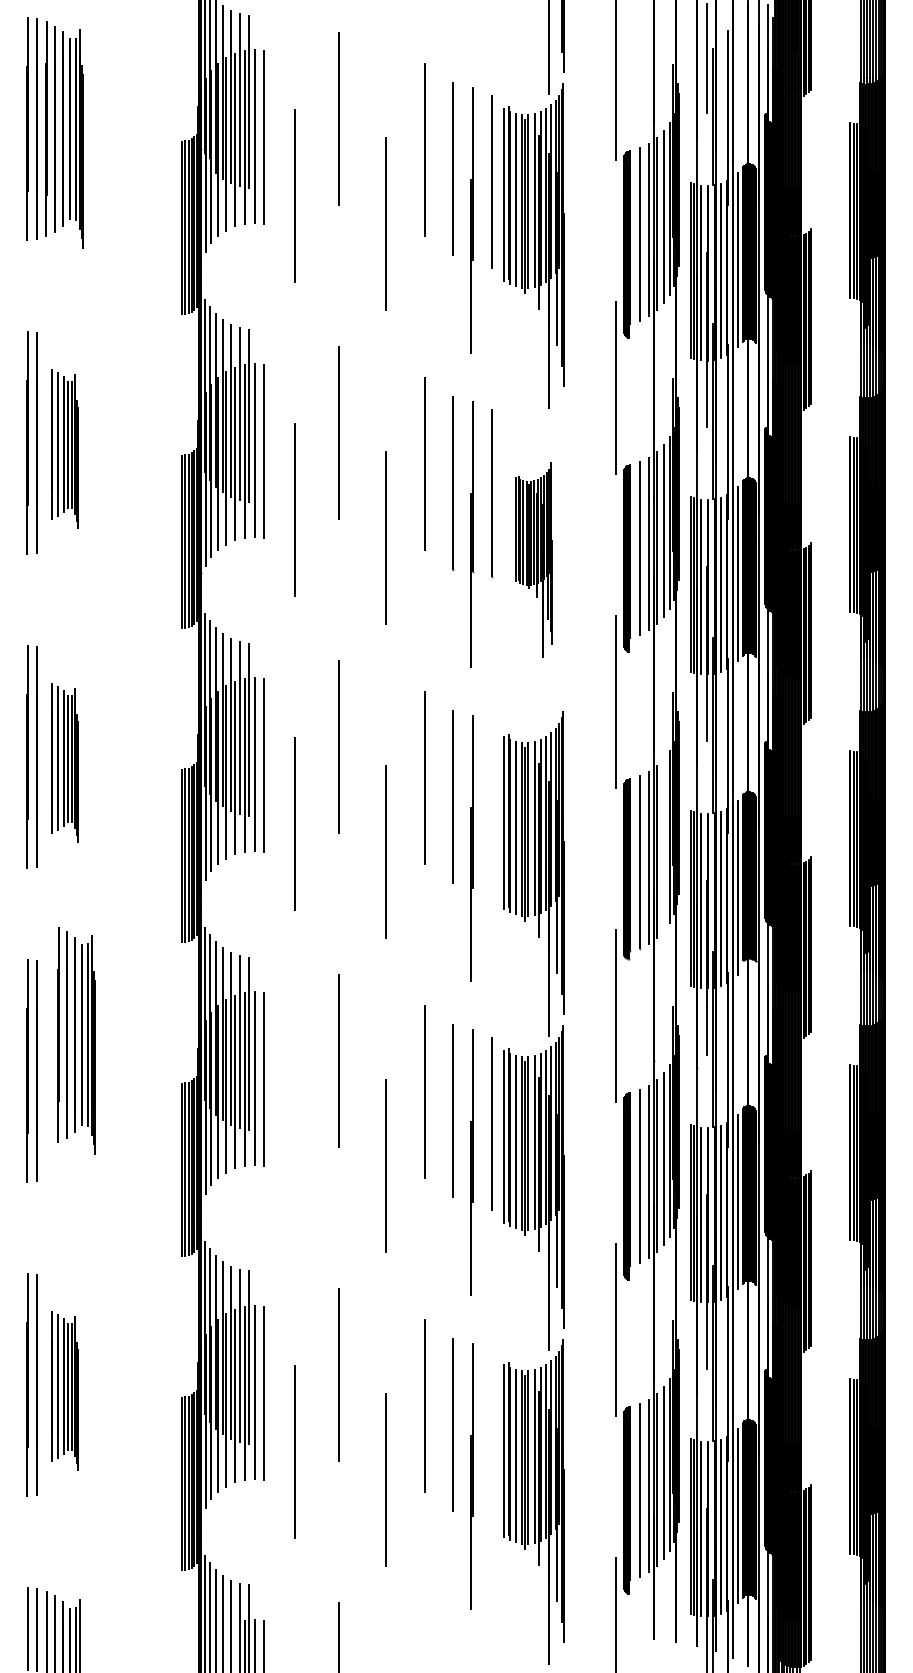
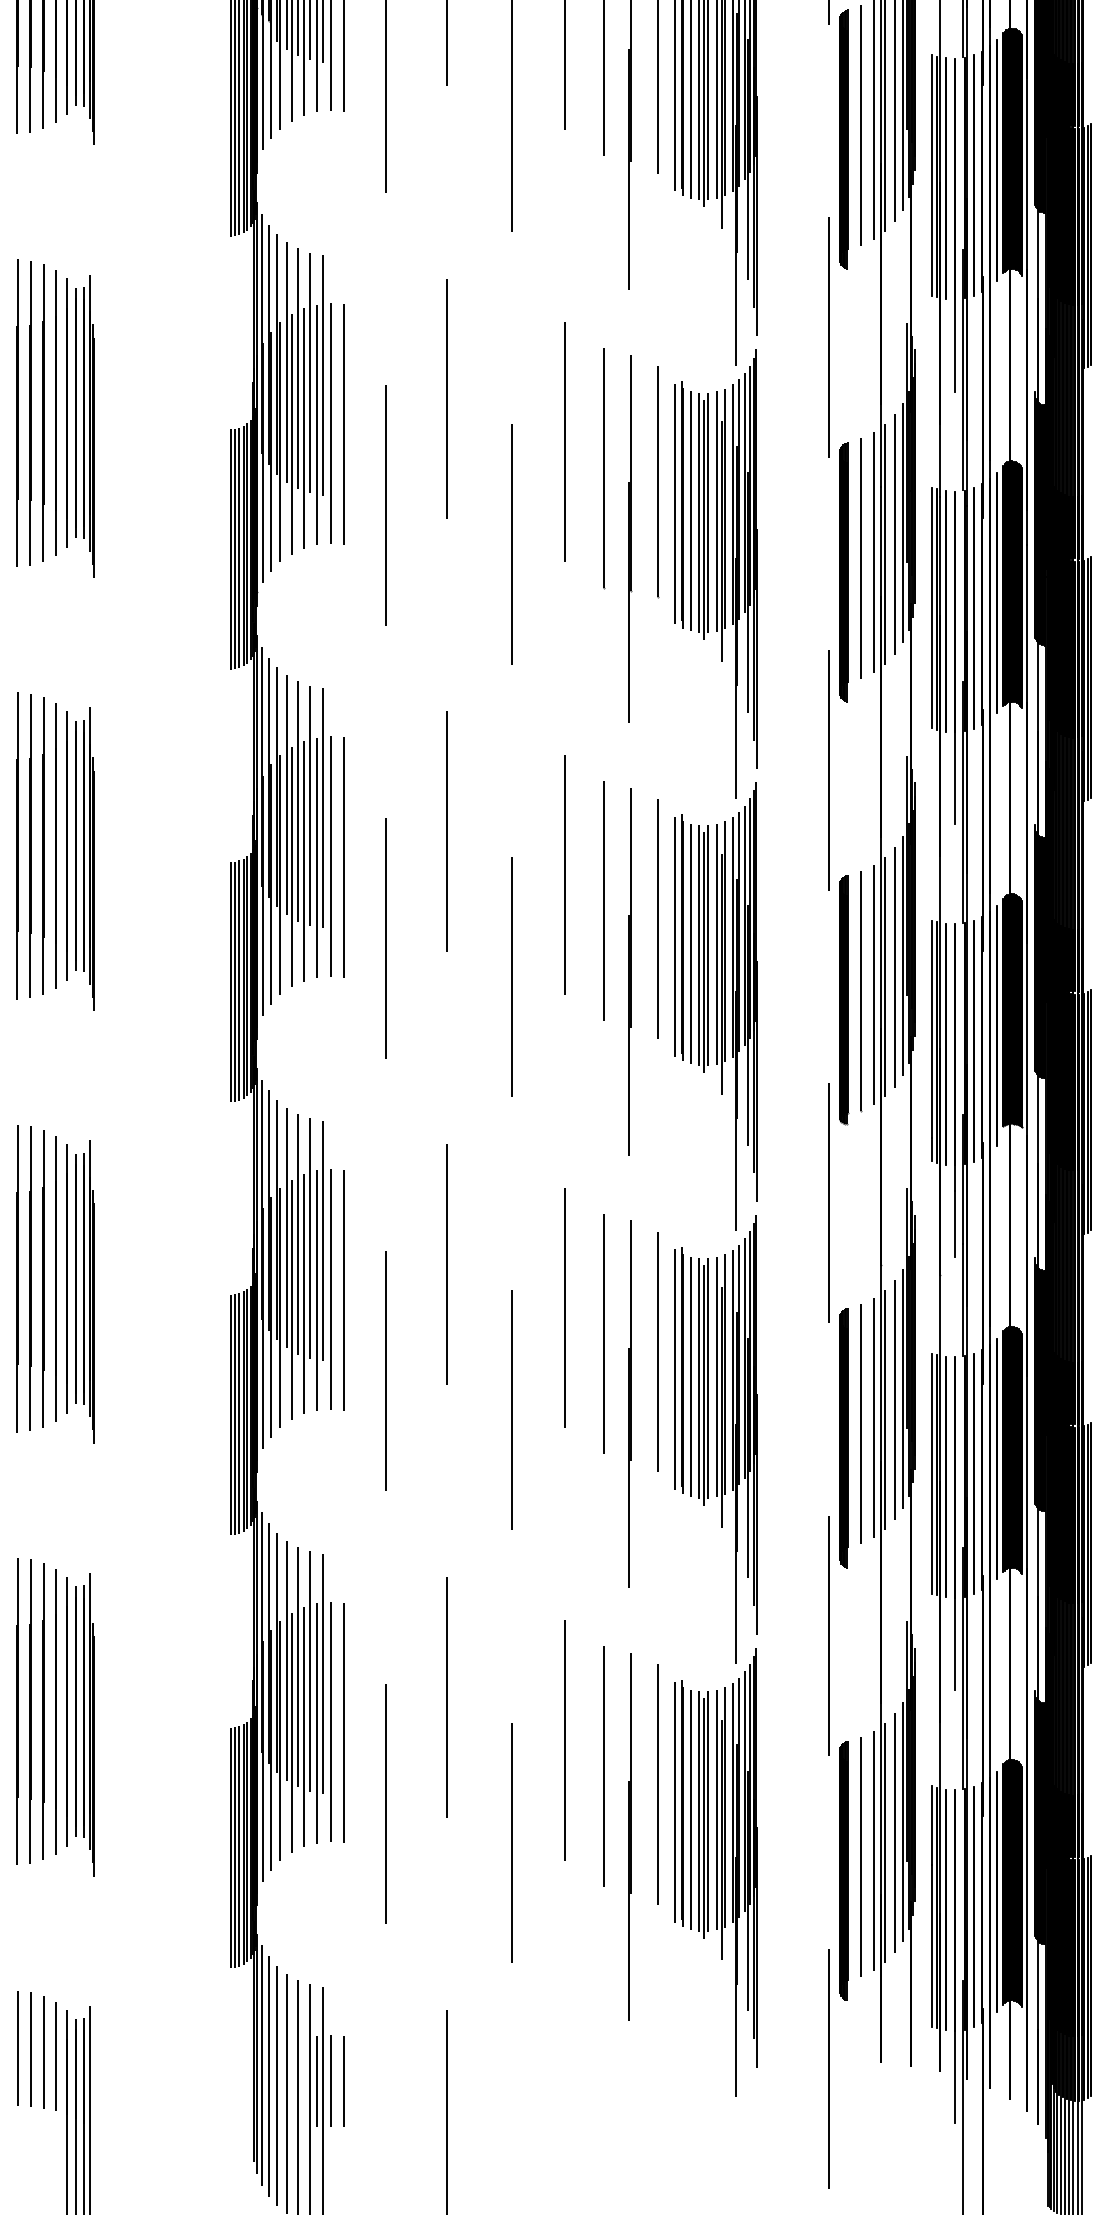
part: (64, 448) -> (68, 420), size x1.43
part: (533, 559) -> (715, 573), size x1.67
part: (64, 762) -> (68, 853), size x1.43
line: (491, 809) -> (657, 918), added
line: (664, 844) -> (895, 966), added
part: (76, 1040) -> (68, 1286), moved
line: (295, 1137) -> (386, 1370), added
part: (64, 1390) -> (68, 1719), size x1.43
line: (491, 1437) -> (657, 1783), added

